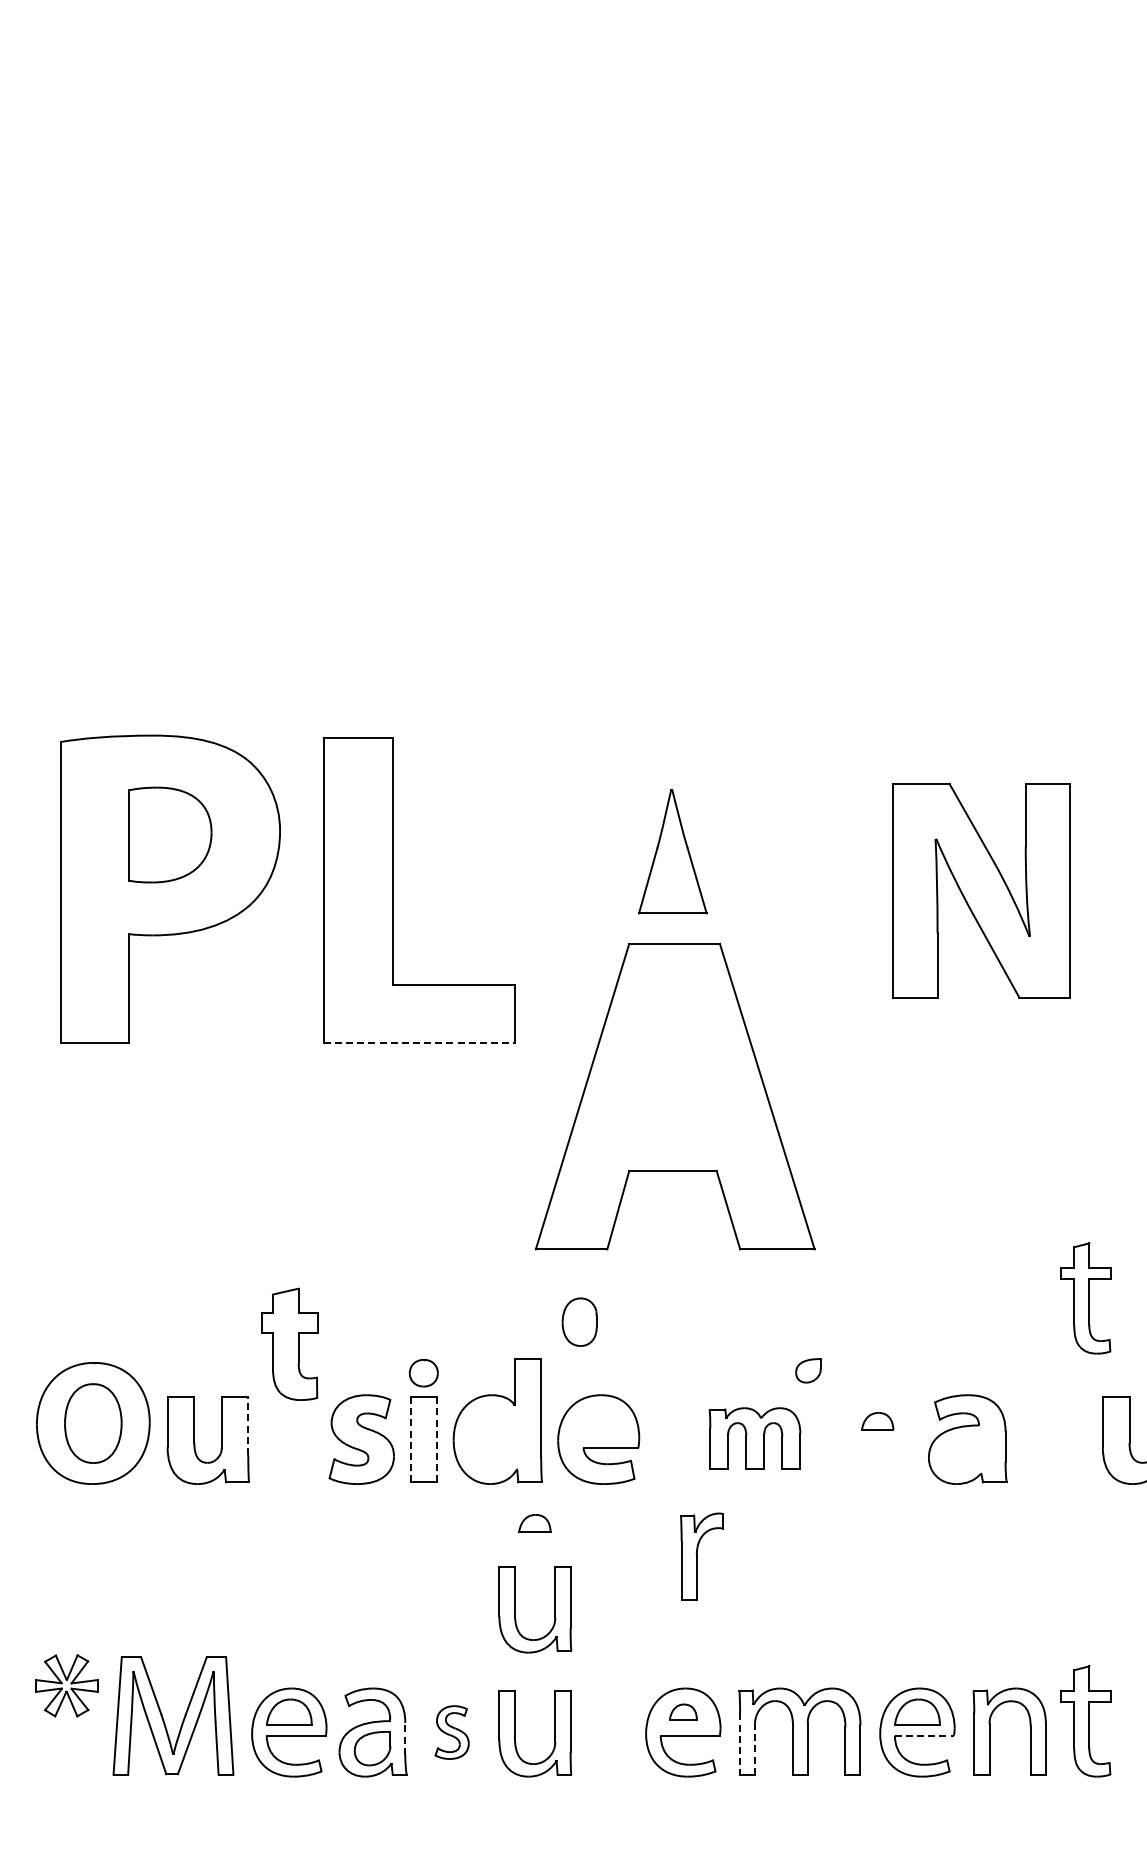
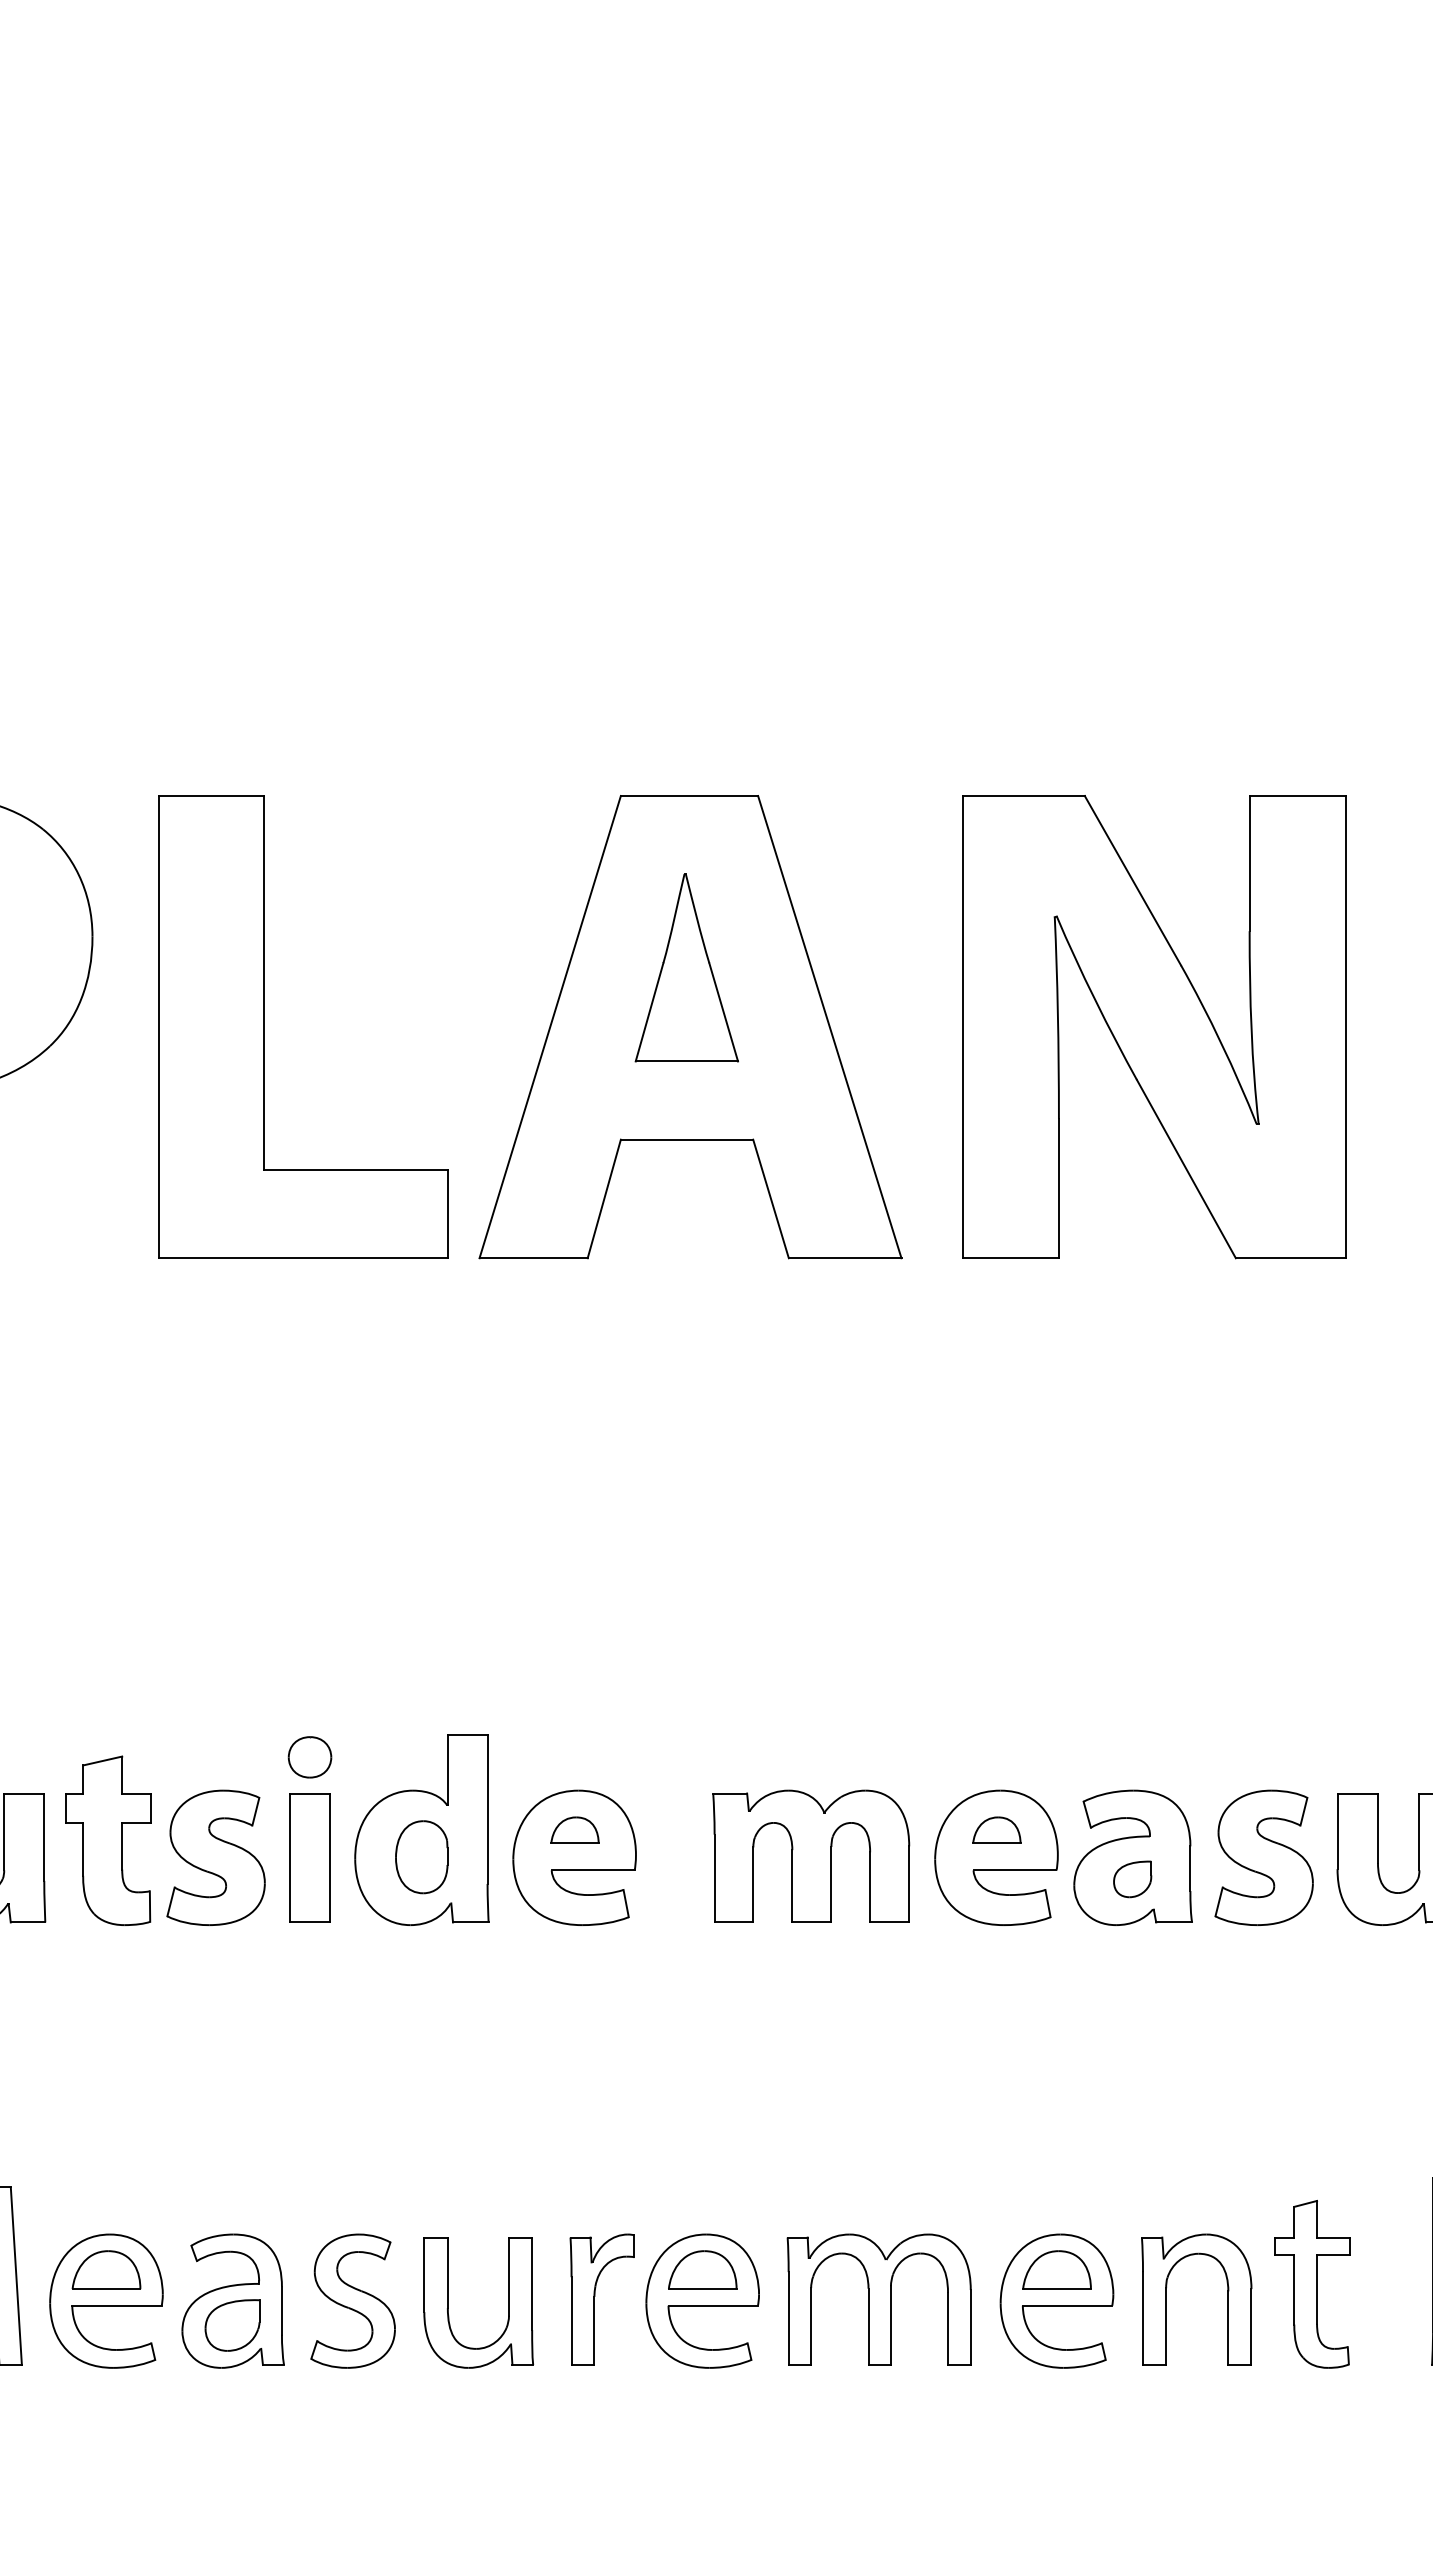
part: (981, 890) -> (1153, 1026), size x1.43
line: (419, 1043) -> (303, 1258), dashed -> solid
part: (674, 1096) -> (689, 1026), moved
part: (1085, 1298) -> (1311, 1644), removed
part: (579, 1321) -> (421, 1856), moved
part: (289, 1343) -> (108, 1839), moved
part: (808, 1370) -> (1132, 1878), moved
line: (248, 1425) -> (44, 1836), dashed -> solid
part: (754, 1438) -> (810, 1856), size x1.43
line: (410, 1439) -> (289, 1857), dashed -> solid
line: (436, 1439) -> (329, 1857), dashed -> solid
part: (877, 1439) -> (996, 1857), added
part: (1054, 1439) -> (1264, 1857), added
part: (534, 1523) -> (574, 1830), moved
part: (701, 1556) -> (601, 2299), moved
part: (554, 1609) -> (507, 2114), removed
part: (683, 1711) -> (702, 2269), size x1.67
part: (451, 1732) -> (351, 2301), size x1.67
line: (924, 1735) -> (1067, 2305), dashed -> solid
line: (405, 1738) -> (282, 2310), dashed -> solid
line: (740, 1744) -> (789, 2319), dashed -> solid
line: (754, 1748) -> (810, 2325), dashed -> solid

